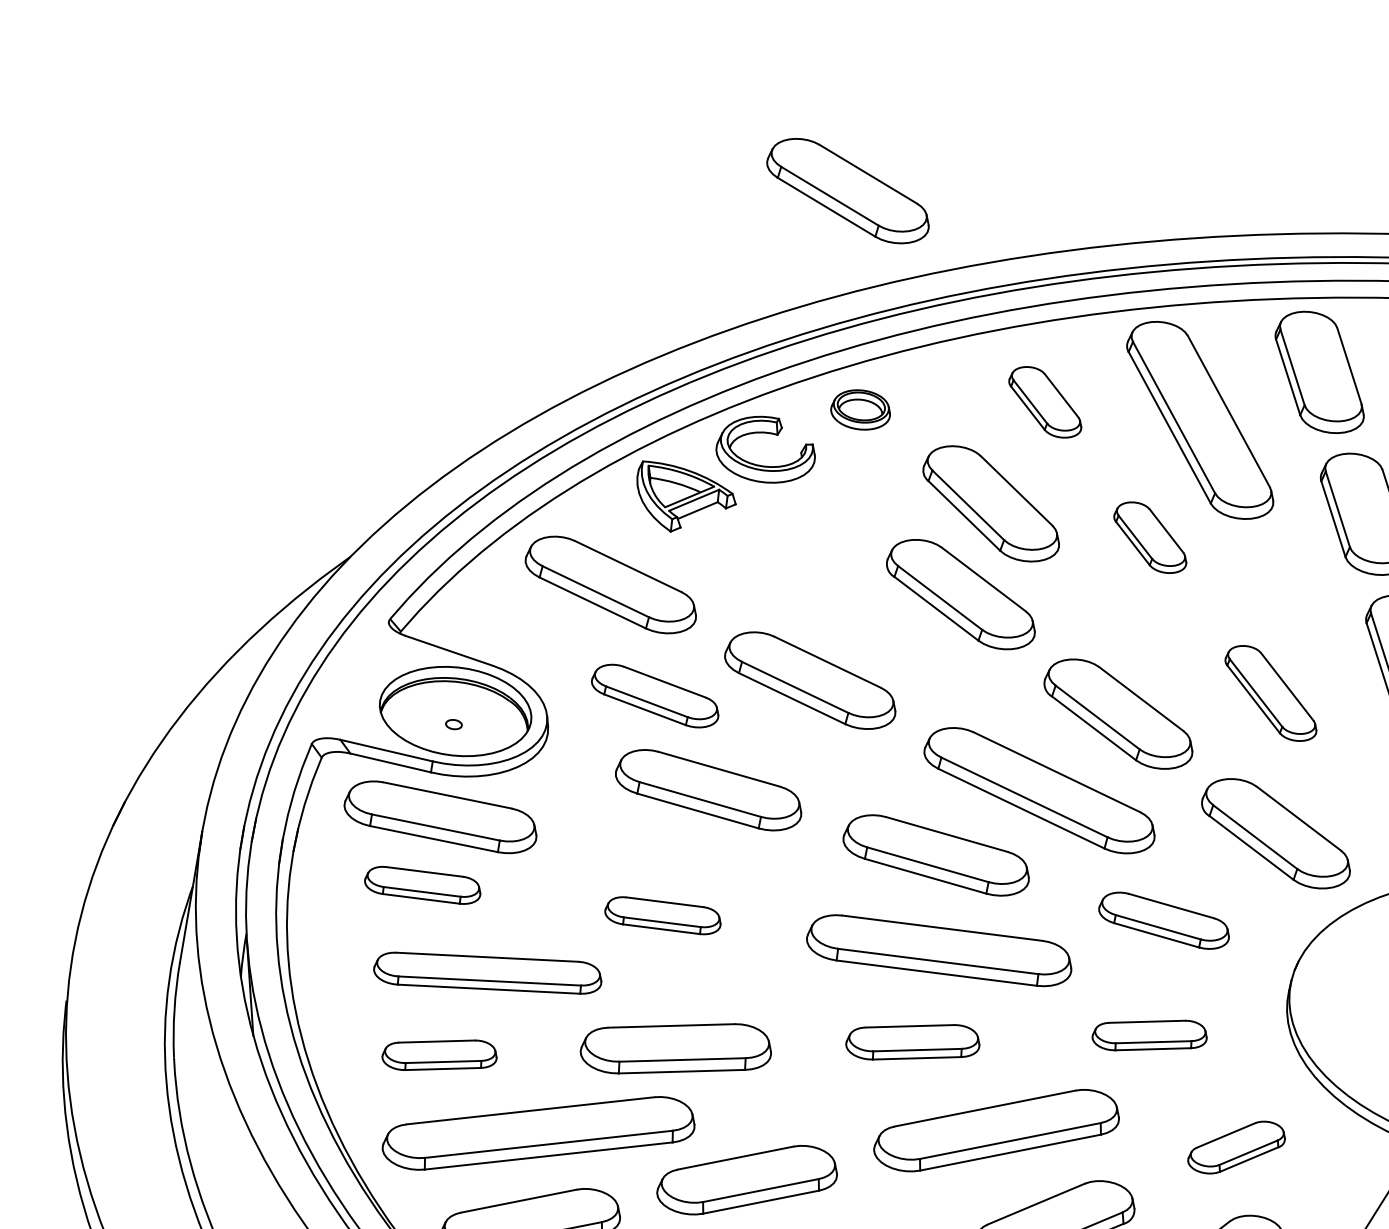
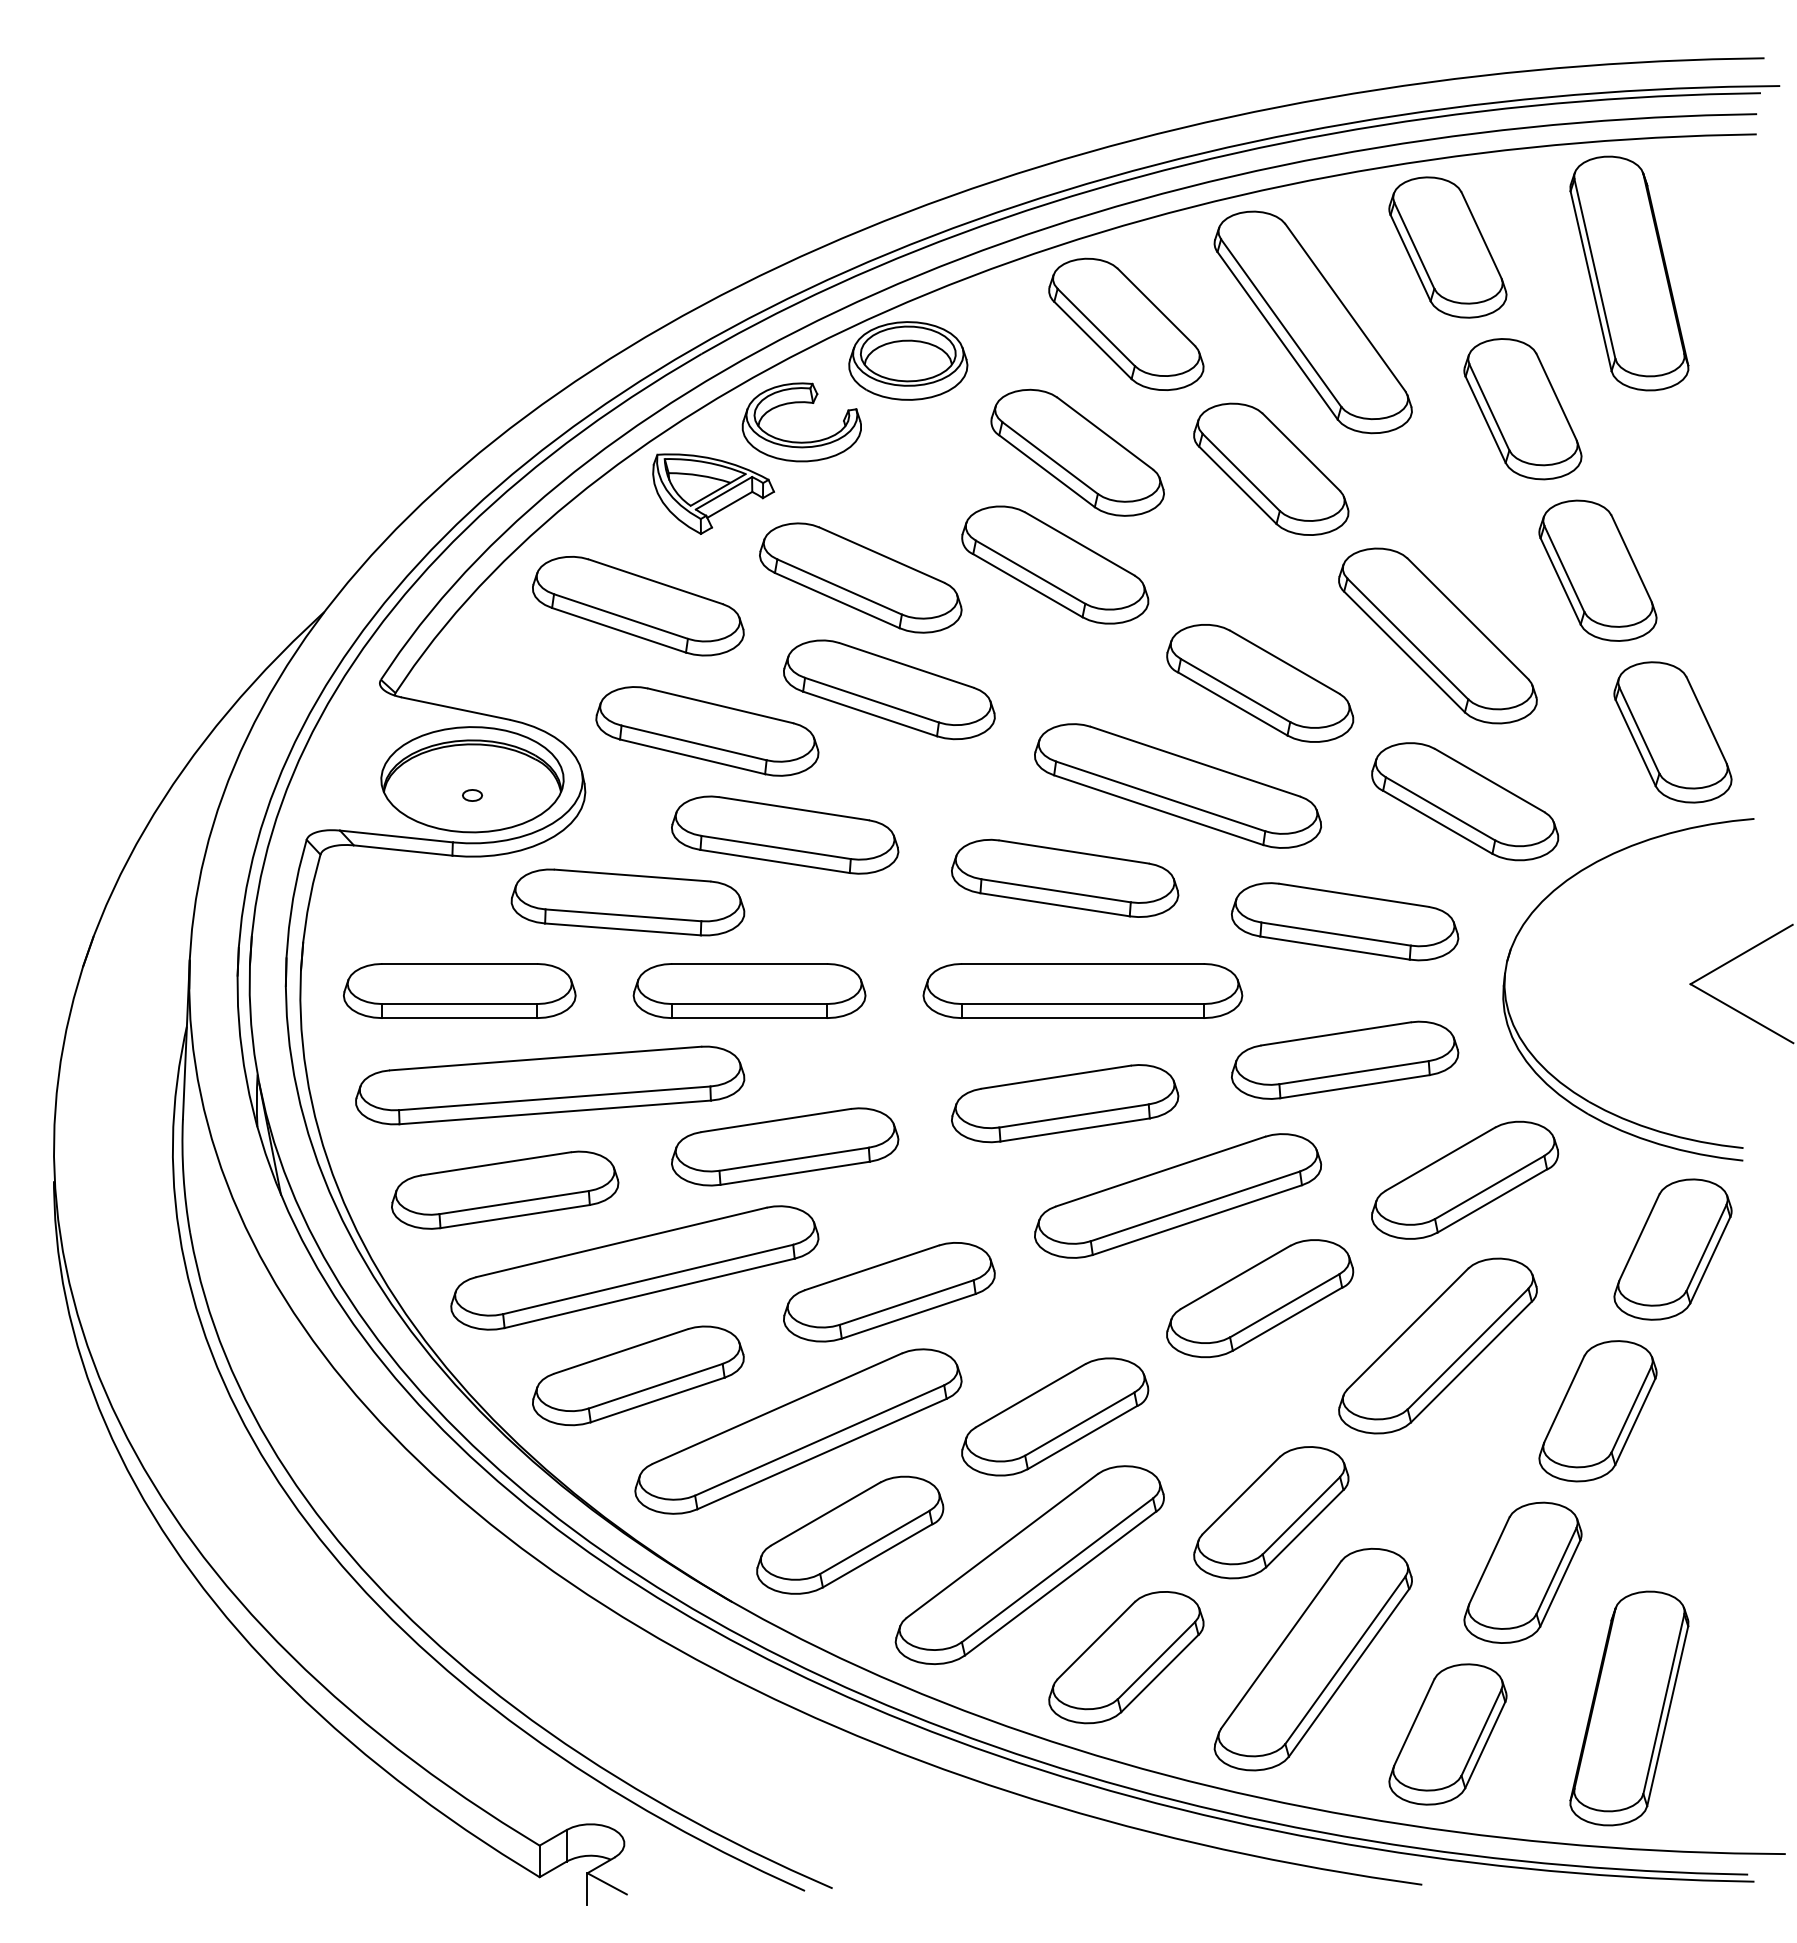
part: (848, 190) -> (860, 577), moved
part: (1045, 401) -> (1126, 323), size x1.67
part: (861, 409) -> (908, 360), size x1.67
part: (1150, 537) -> (1271, 468), size x1.67
part: (1270, 693) -> (1437, 635), size x1.67
part: (655, 696) -> (707, 731), size x1.43
part: (440, 817) -> (627, 902), moved
part: (422, 884) -> (459, 990), size x1.67
part: (663, 915) -> (749, 990), size x1.67
part: (1164, 920) -> (1345, 921), size x1.43
part: (488, 973) -> (550, 1085), size x1.43
part: (1150, 1034) -> (1345, 1059), size x1.67
part: (913, 1042) -> (1065, 1103), size x1.43
part: (440, 1054) -> (505, 1189), size x1.67
part: (1237, 1147) -> (1465, 1179), size x1.67

